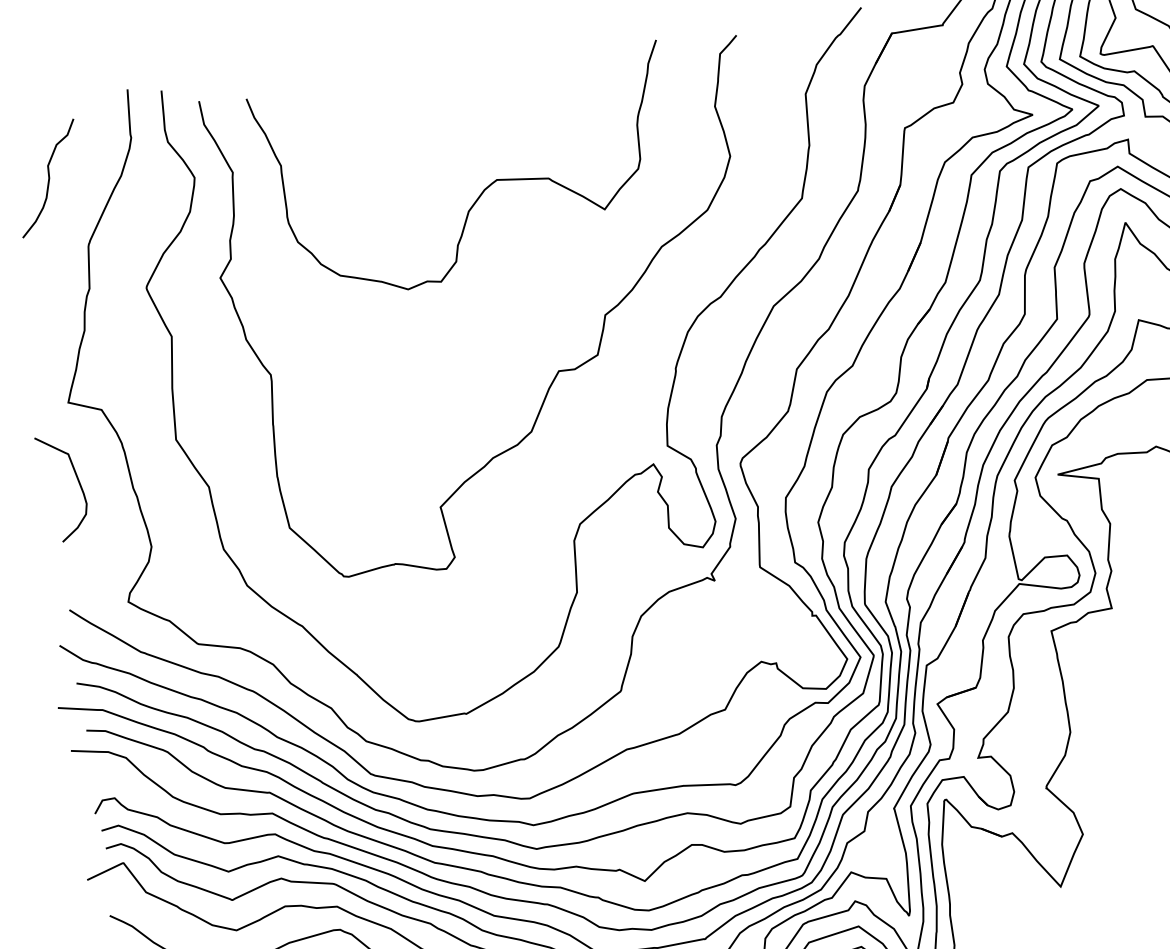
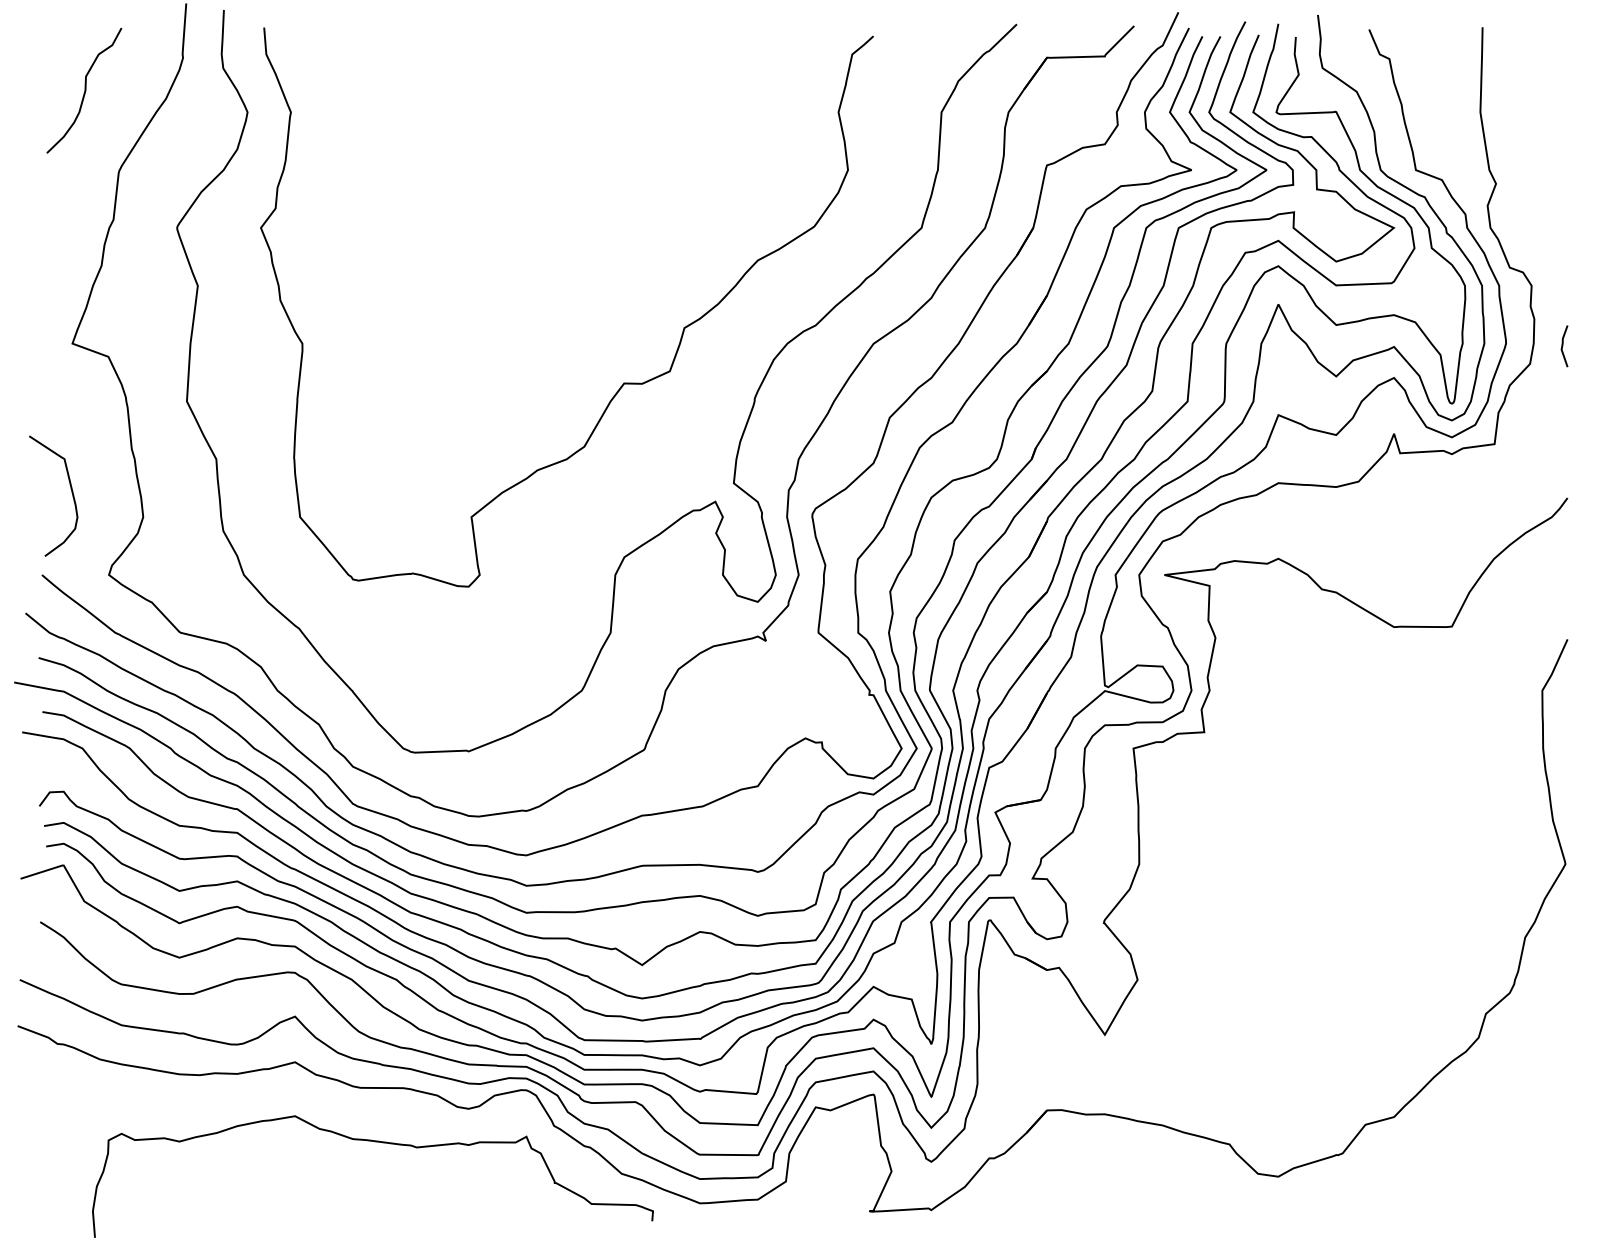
curve: (484, 188) -> (569, 168), removed
curve: (77, 480) -> (70, 489), moved

